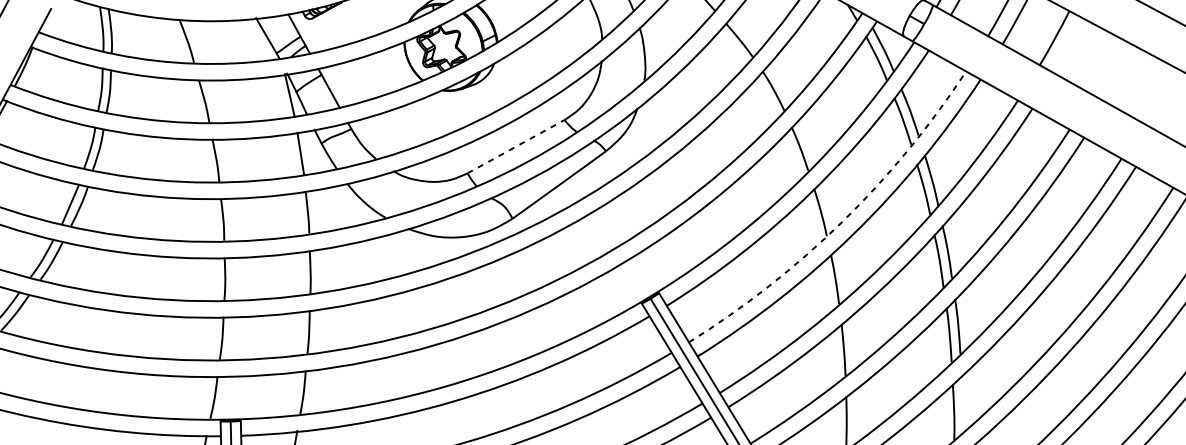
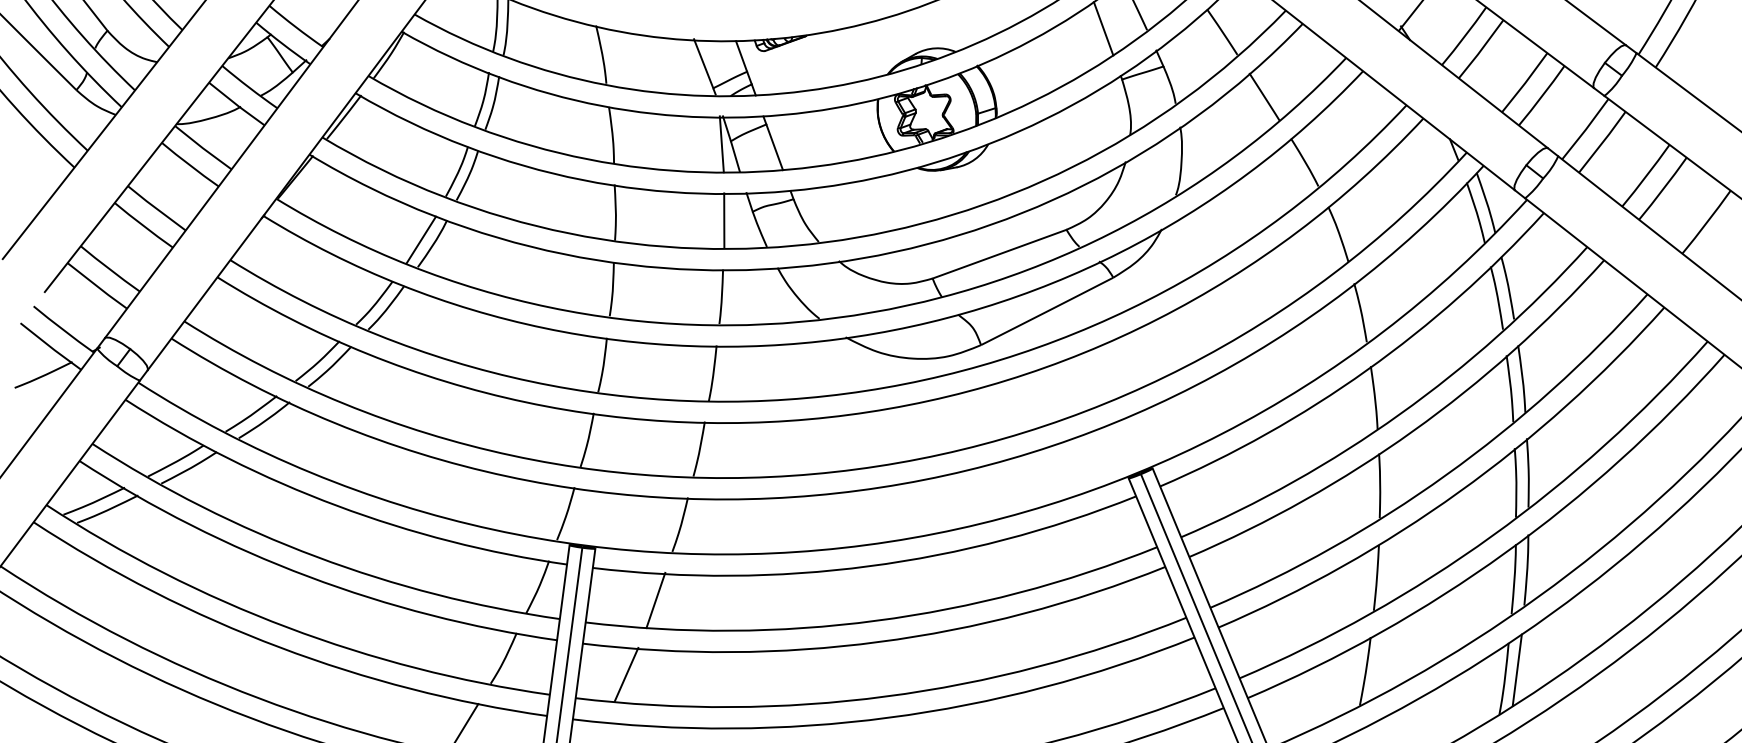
line: (516, 146) -> (1000, 254), dashed -> solid
arc: (842, 222) -> (1400, 414), dashed -> solid
line: (962, 403) -> (1516, 669), added

